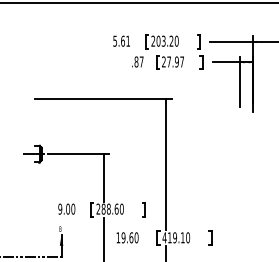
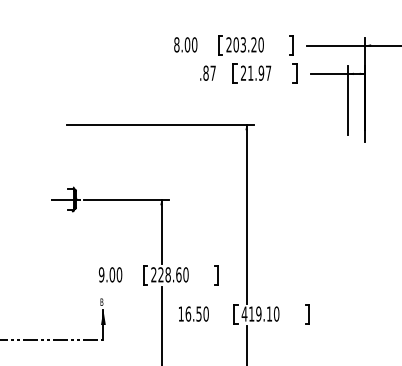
text: (121, 40) -> (185, 44), 5.61 -> 8.00
text: (168, 61) -> (250, 72), 27.97 -> 21.97
text: (103, 208) -> (160, 274), 288.60 -> 228.60
text: (127, 237) -> (193, 313), 19.60 -> 16.50

